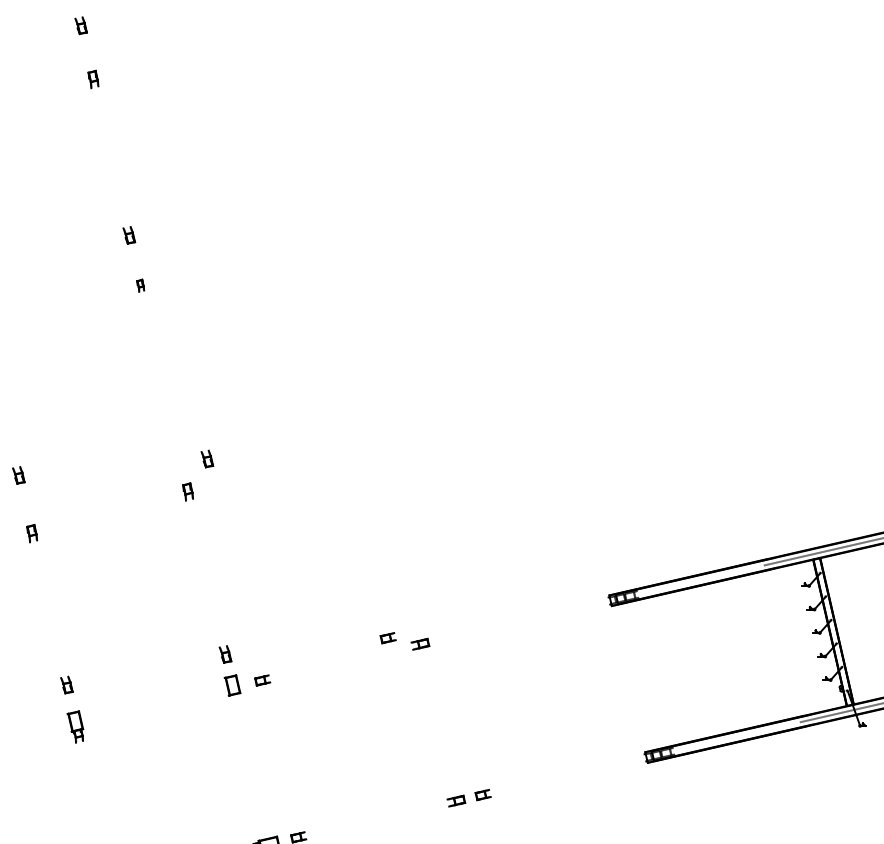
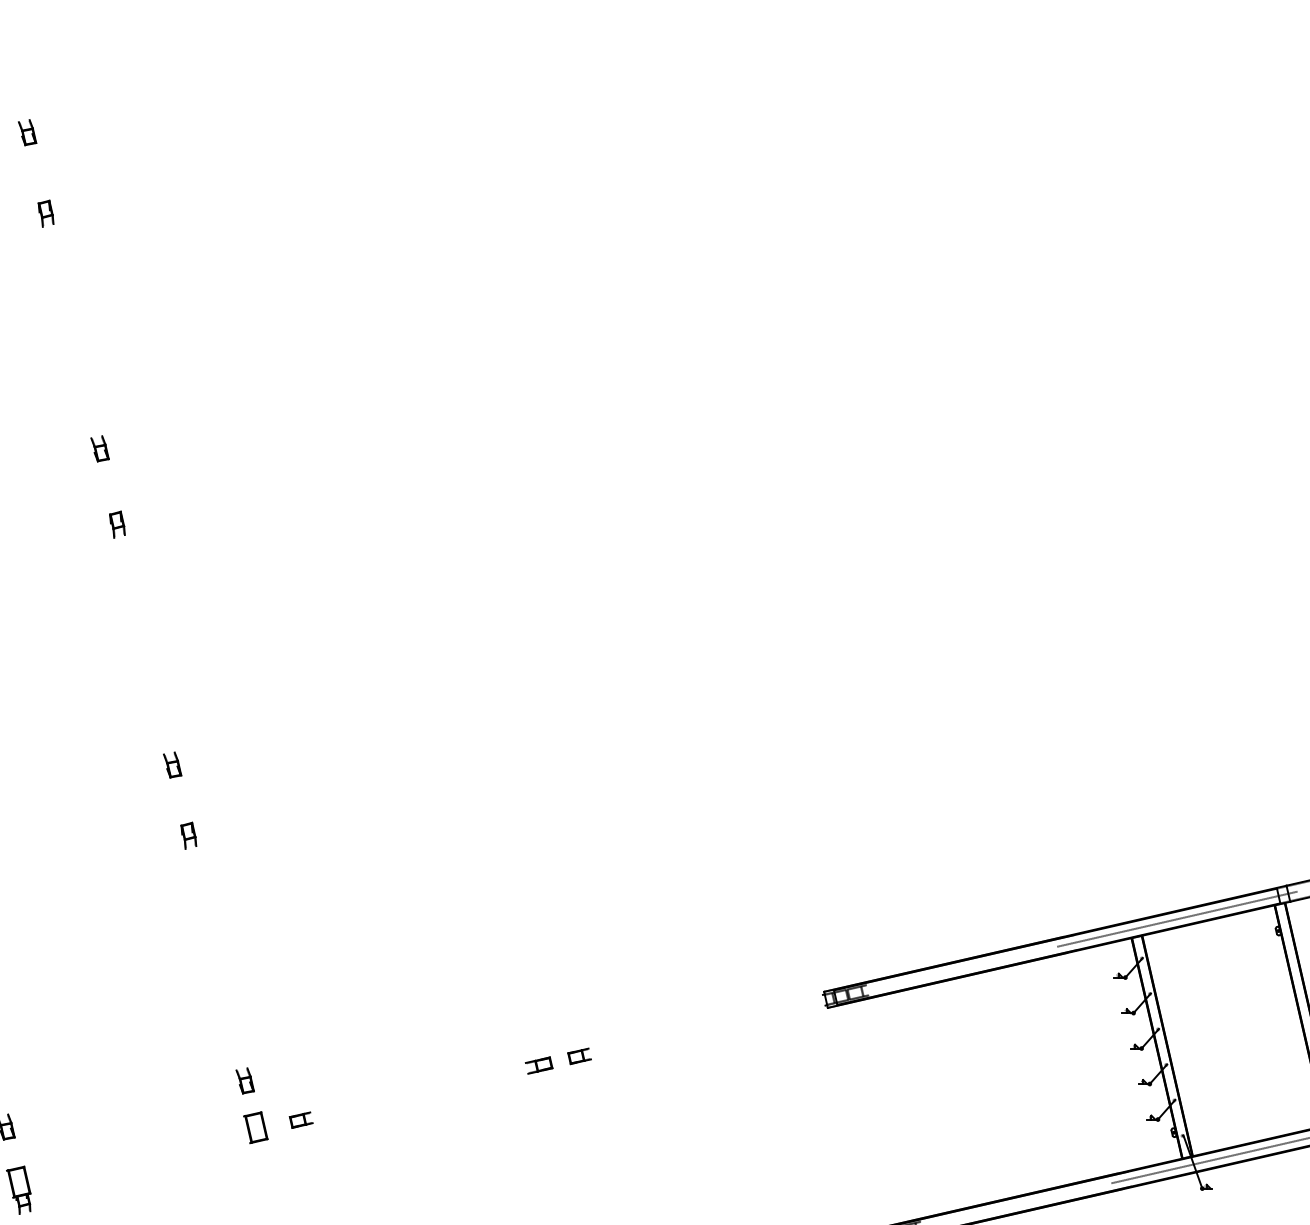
part: (140, 285) -> (116, 524), size x1.43
part: (207, 458) -> (172, 764), moved
part: (387, 638) -> (578, 1056), moved

